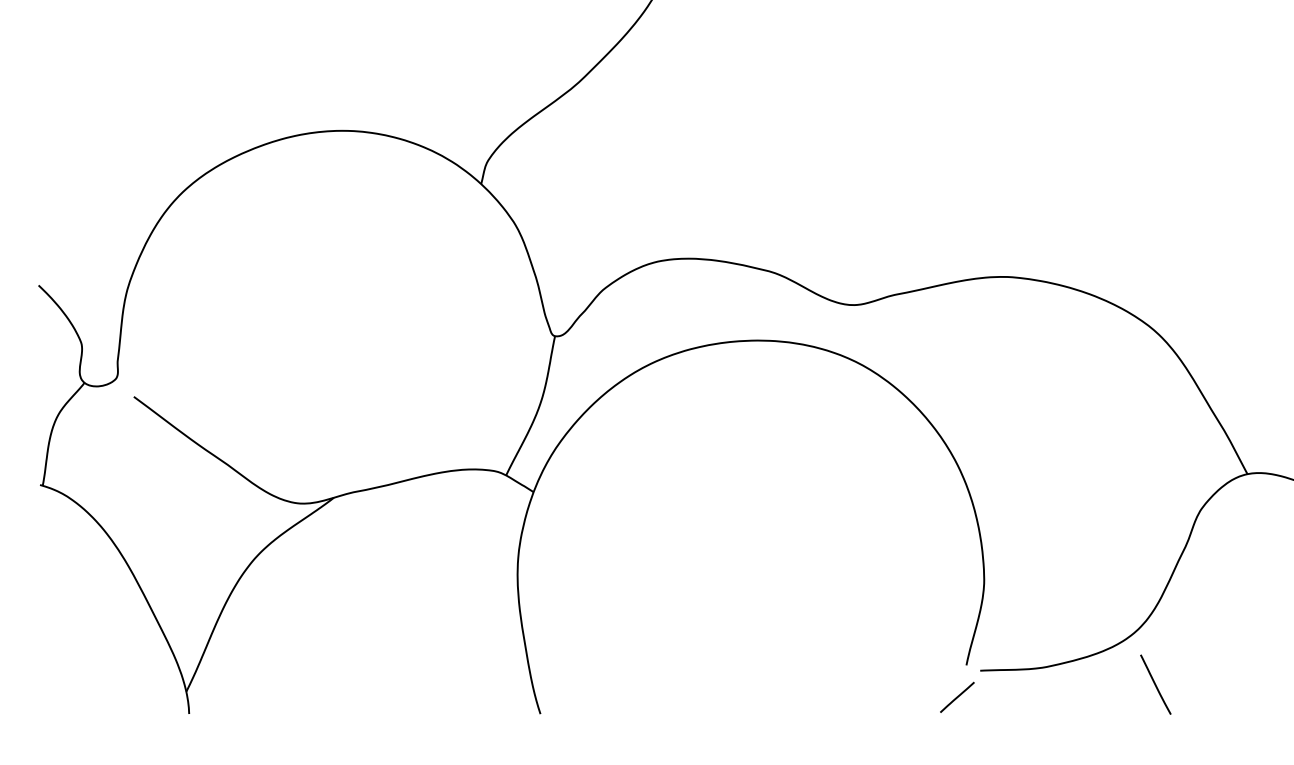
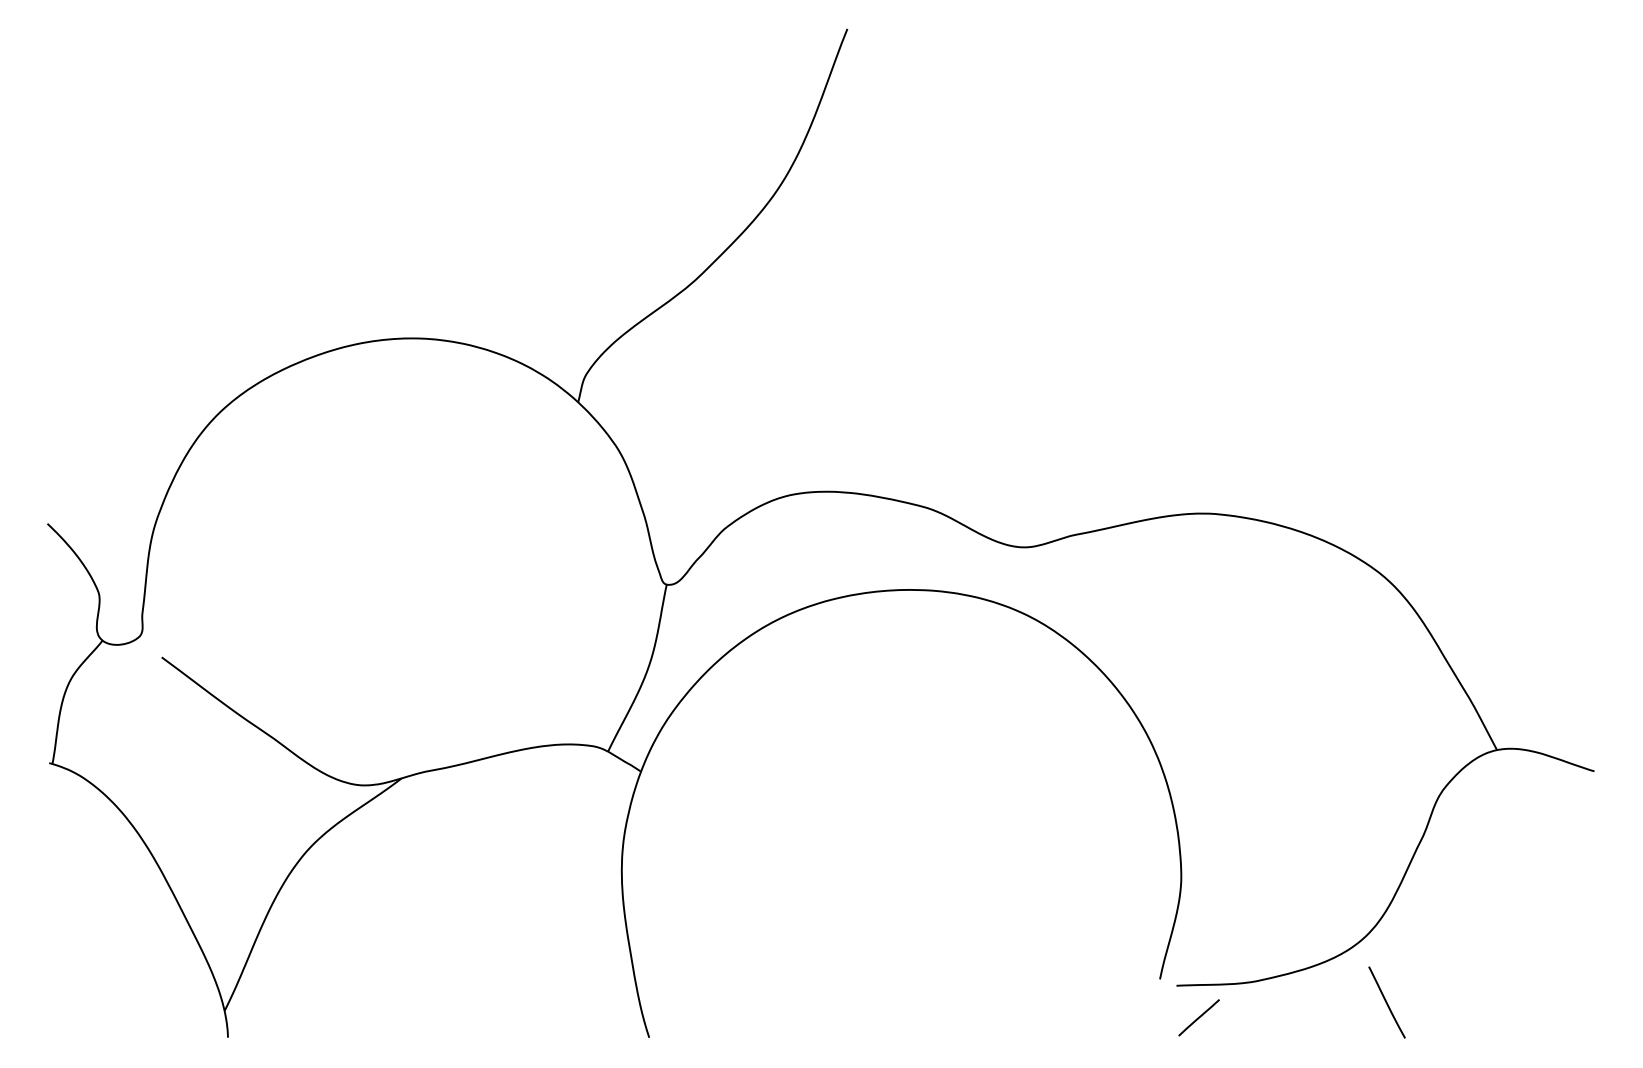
line: (956, 697) -> (1198, 1017), moved

